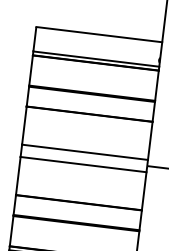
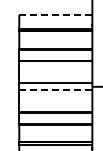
line: (98, 33) -> (55, 14), solid -> dashed
line: (82, 164) -> (55, 90), solid -> dashed

